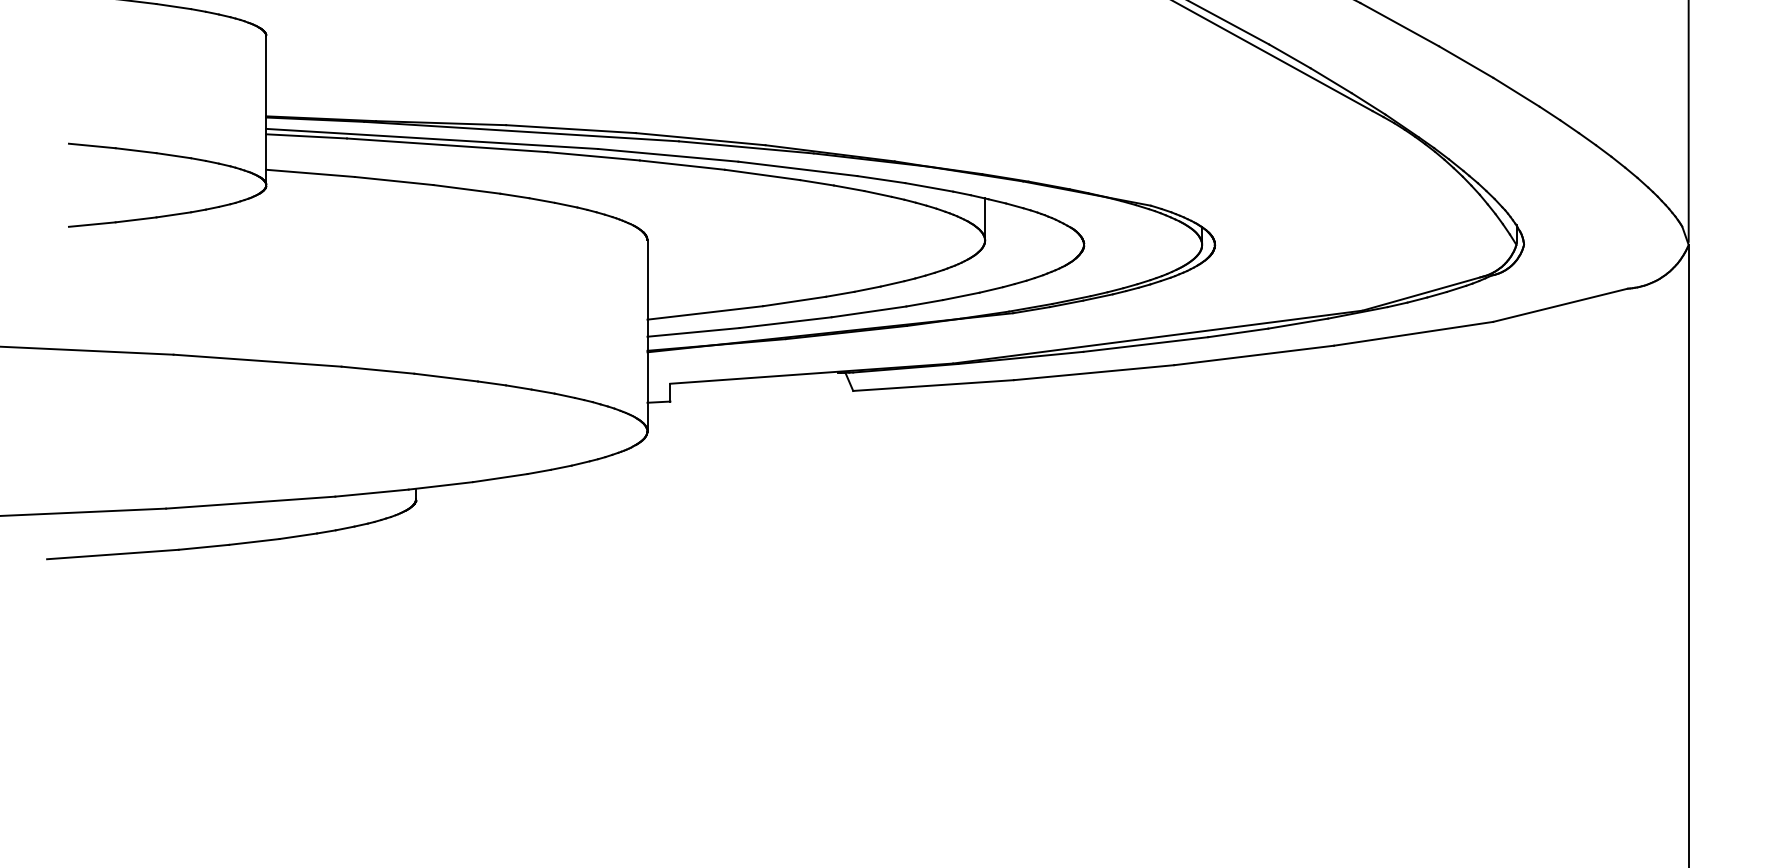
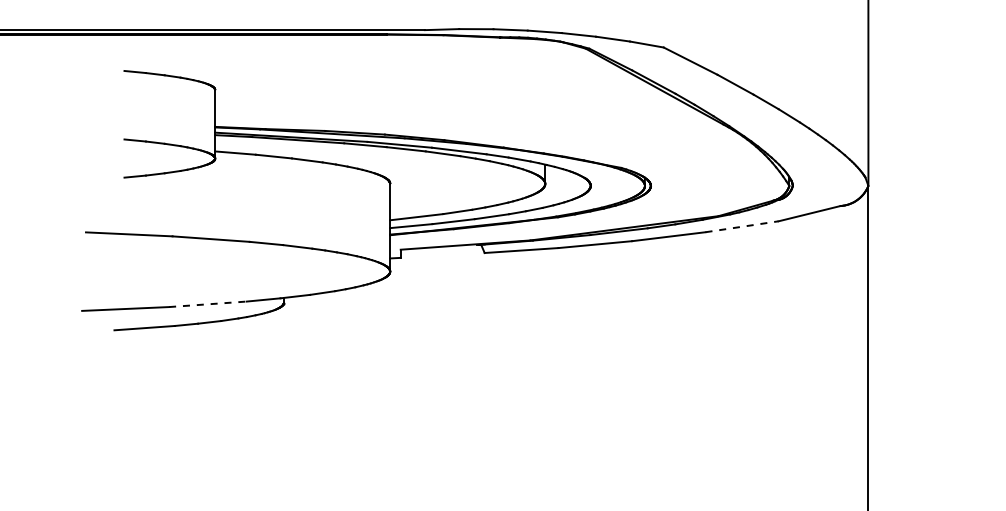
line: (1414, 333) -> (742, 226), solid -> dashed
line: (249, 503) -> (207, 304), solid -> dashed

